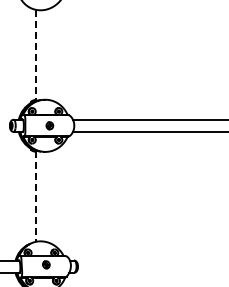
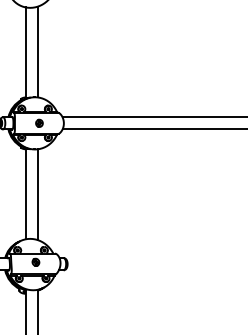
line: (47, 53) -> (37, 51), added
line: (35, 55) -> (25, 53), dashed -> solid
line: (35, 196) -> (25, 194), dashed -> solid
line: (47, 196) -> (37, 194), added

